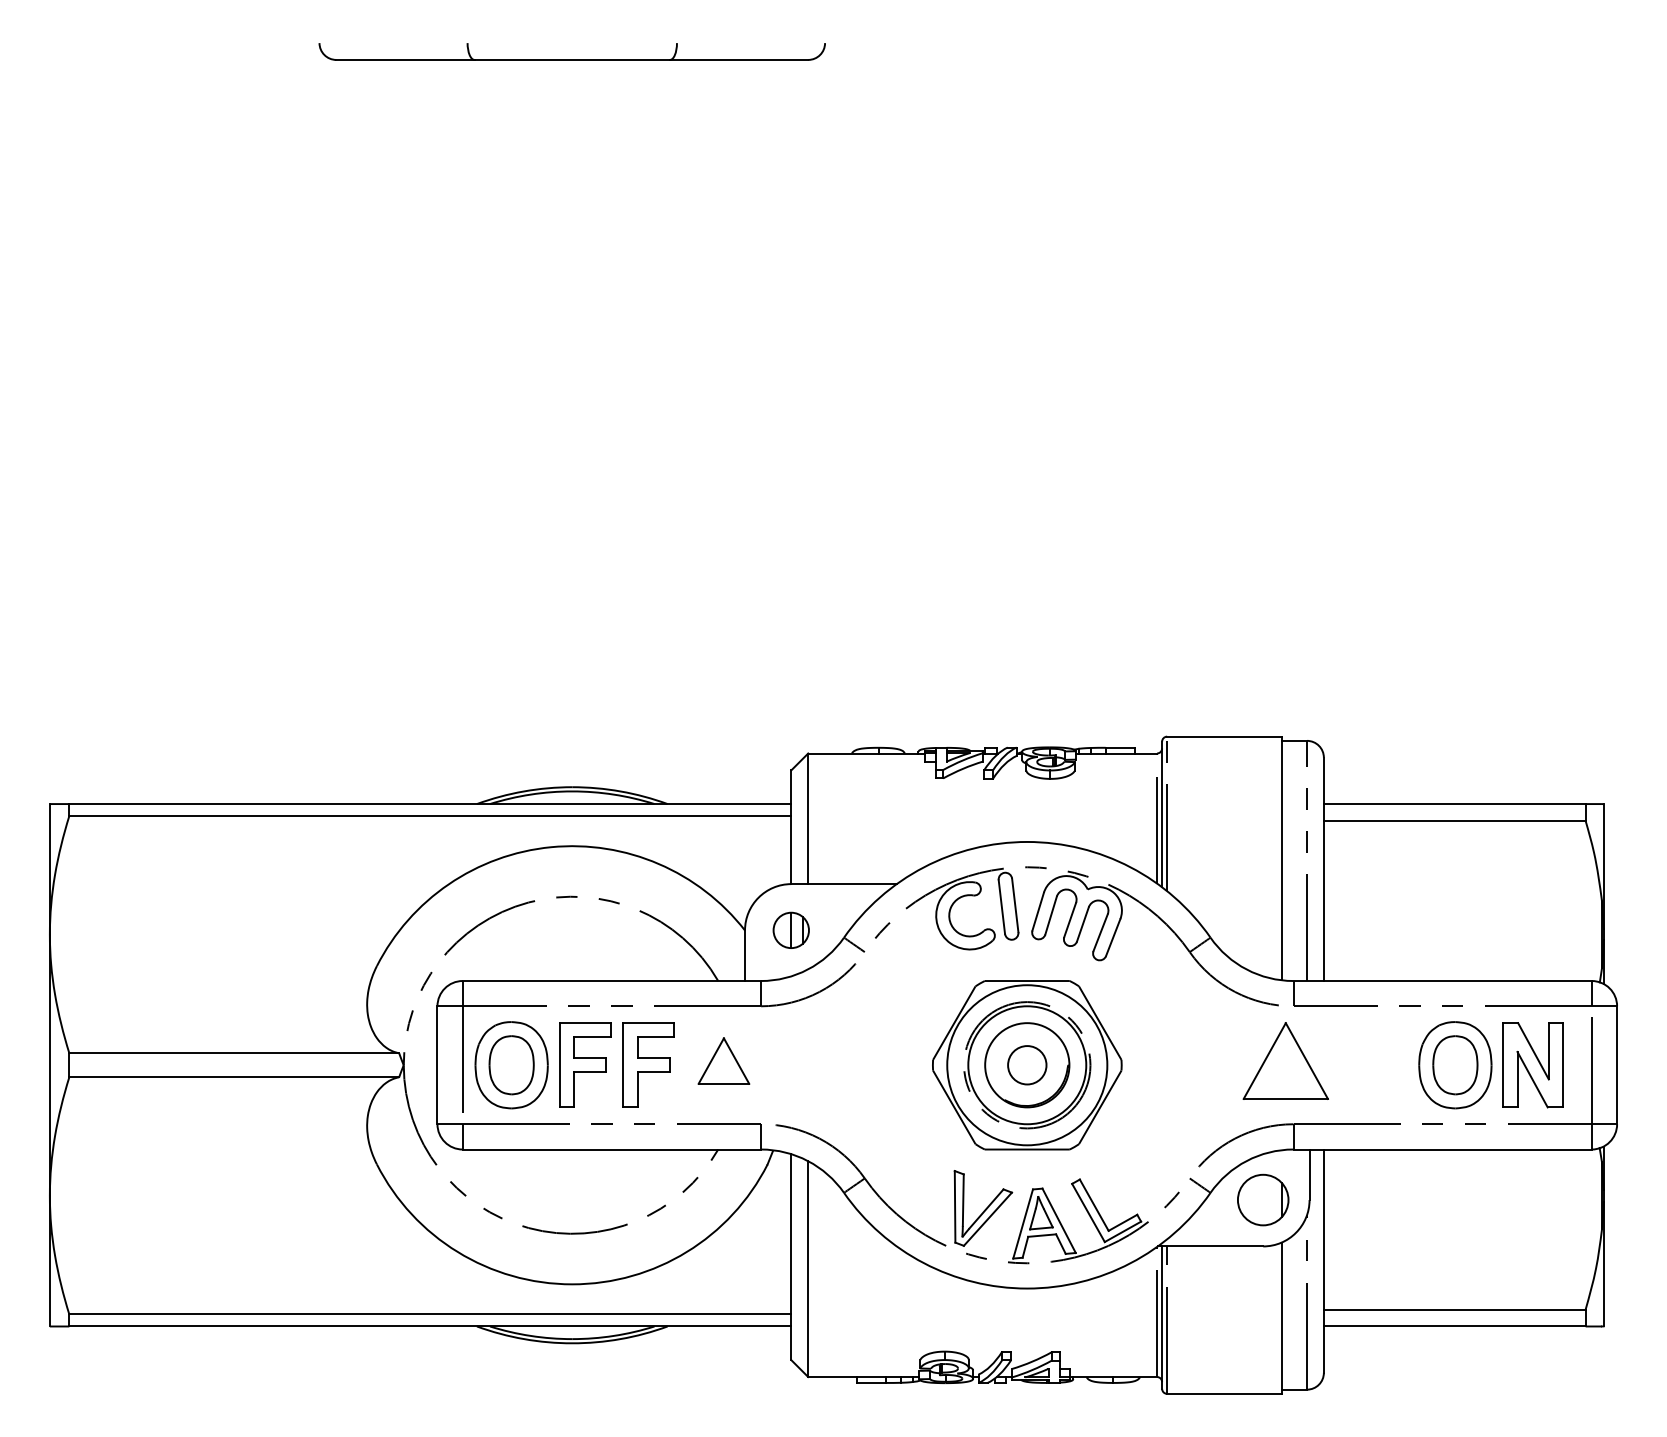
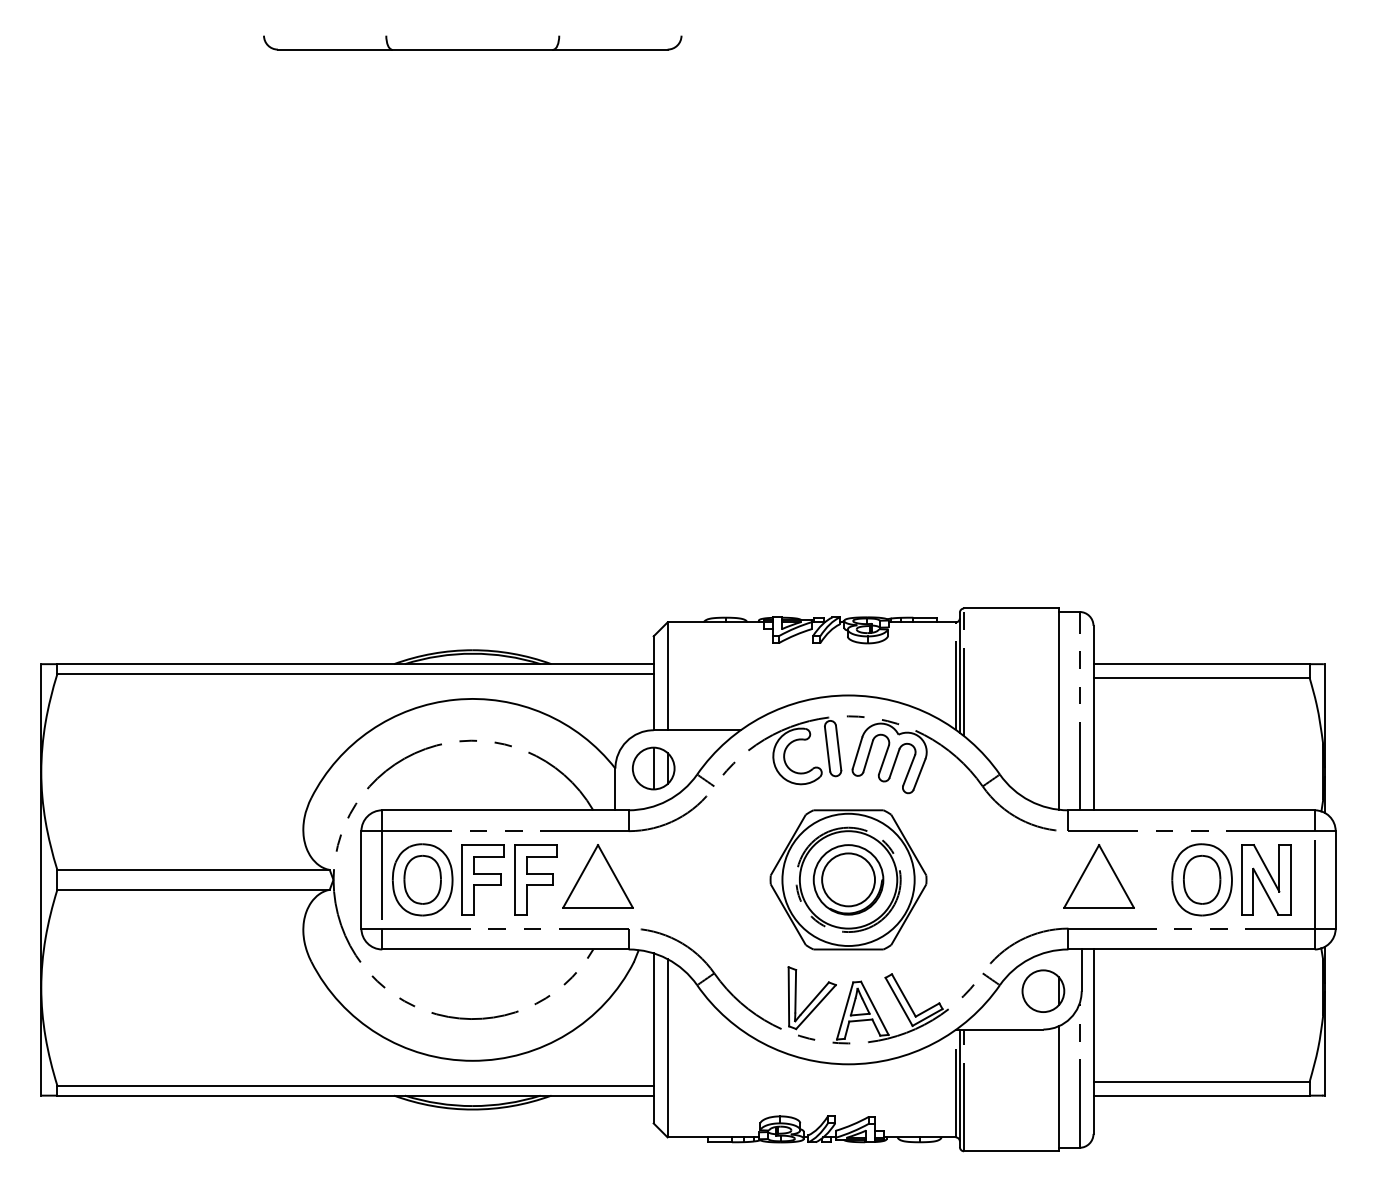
part: (791, 930) -> (653, 768), size x1.43
part: (723, 1061) -> (597, 876), size x1.67
part: (1285, 1061) -> (1098, 876), moved
circle: (1027, 1064) -> (848, 879), size x1.67

